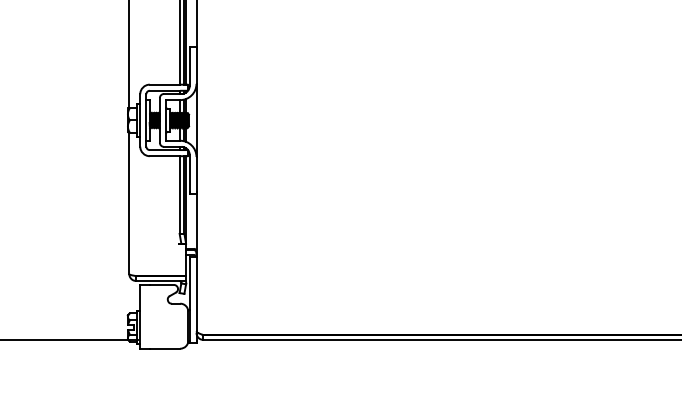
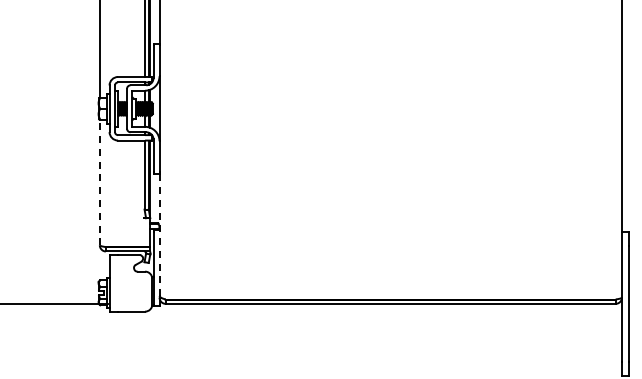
line: (128, 203) -> (99, 182), solid -> dashed
line: (196, 261) -> (159, 234), solid -> dashed

